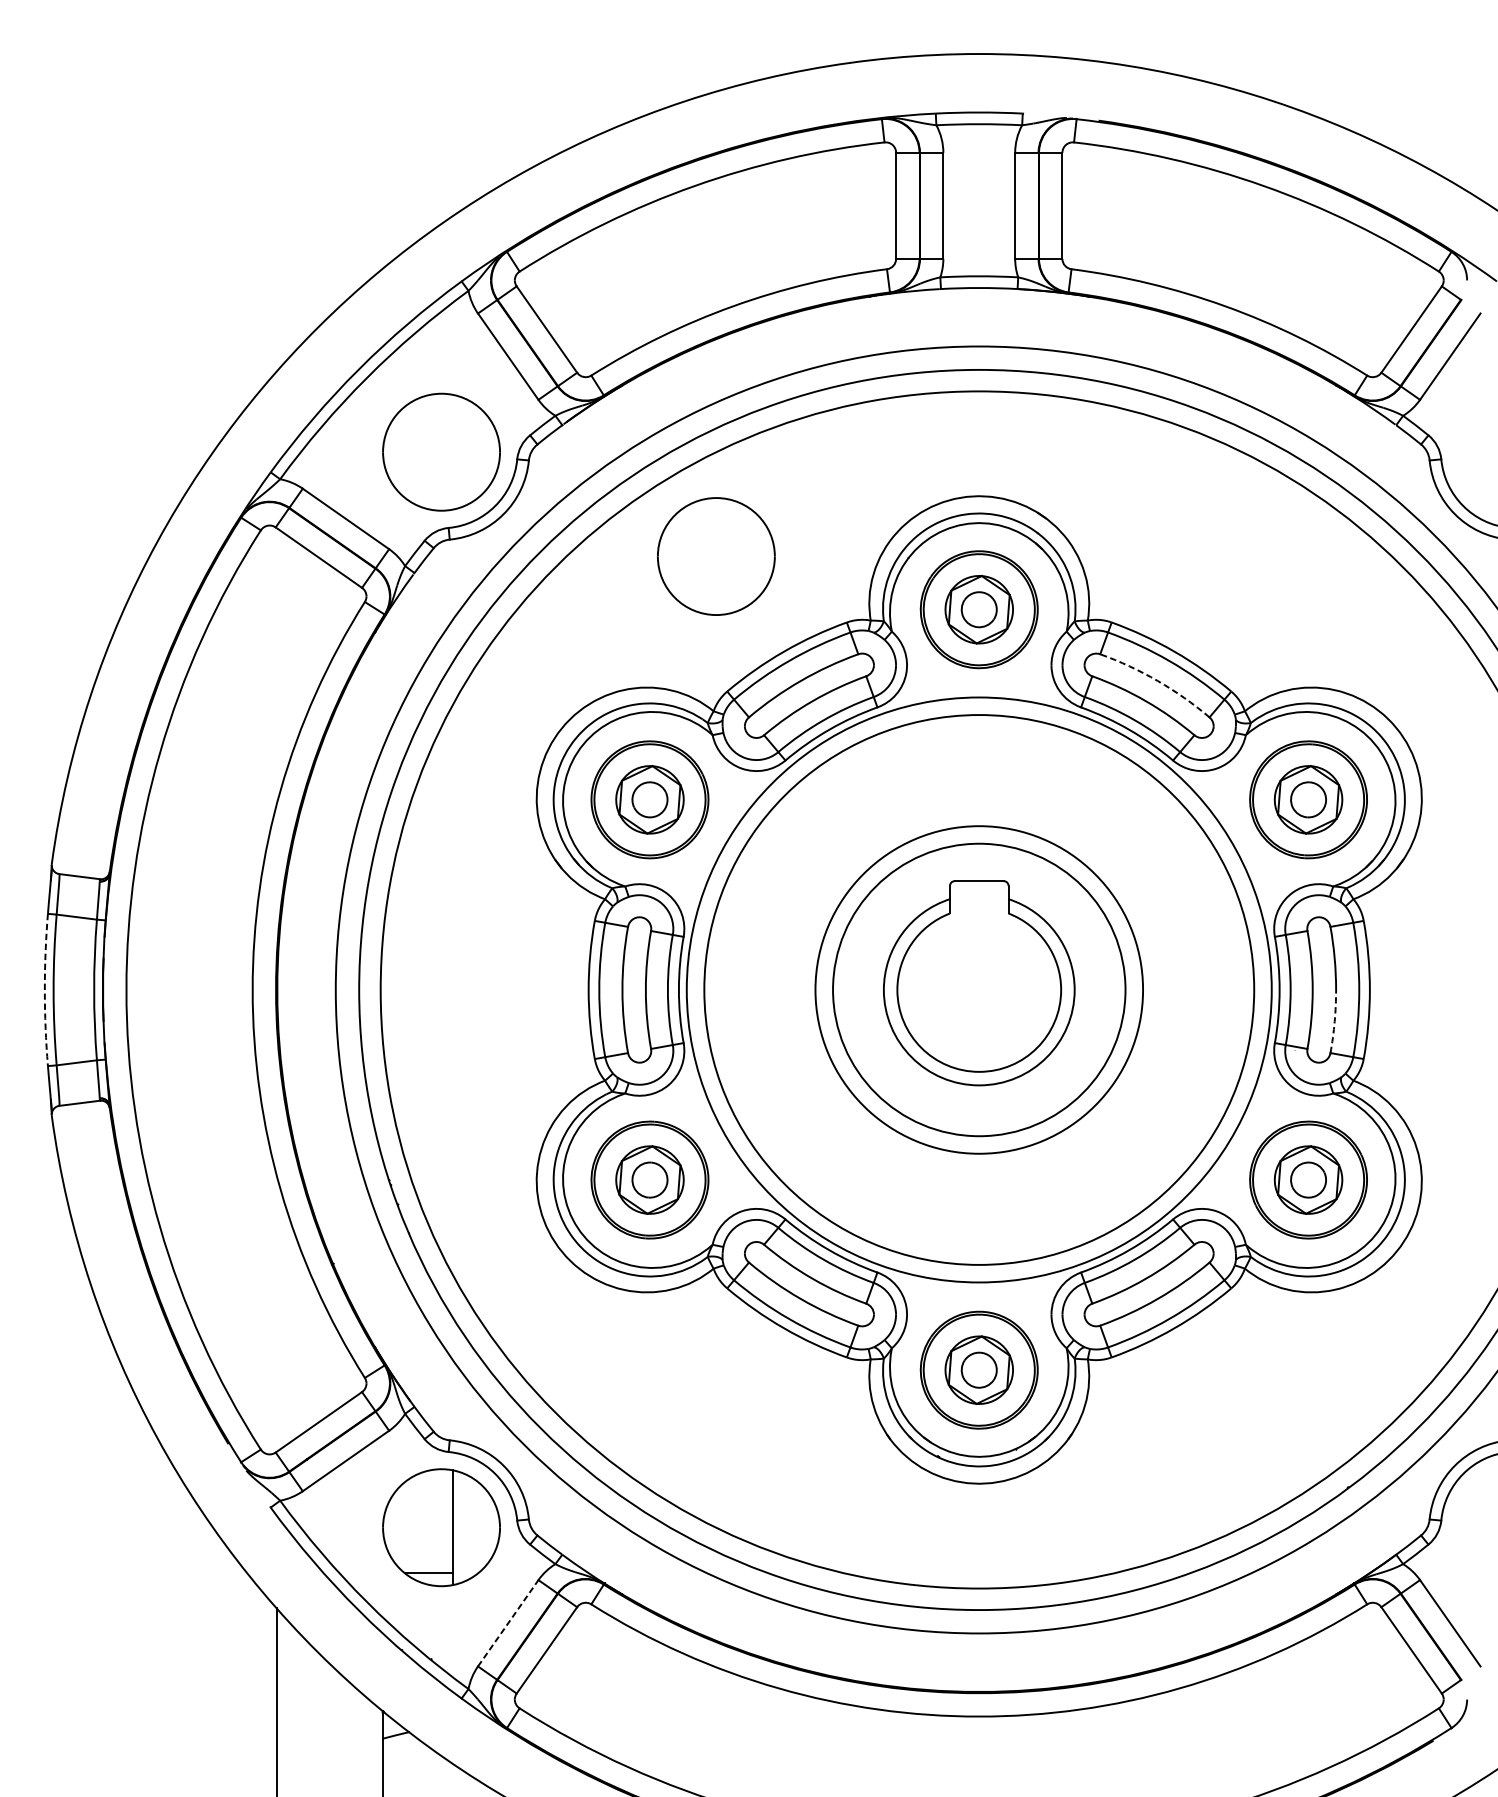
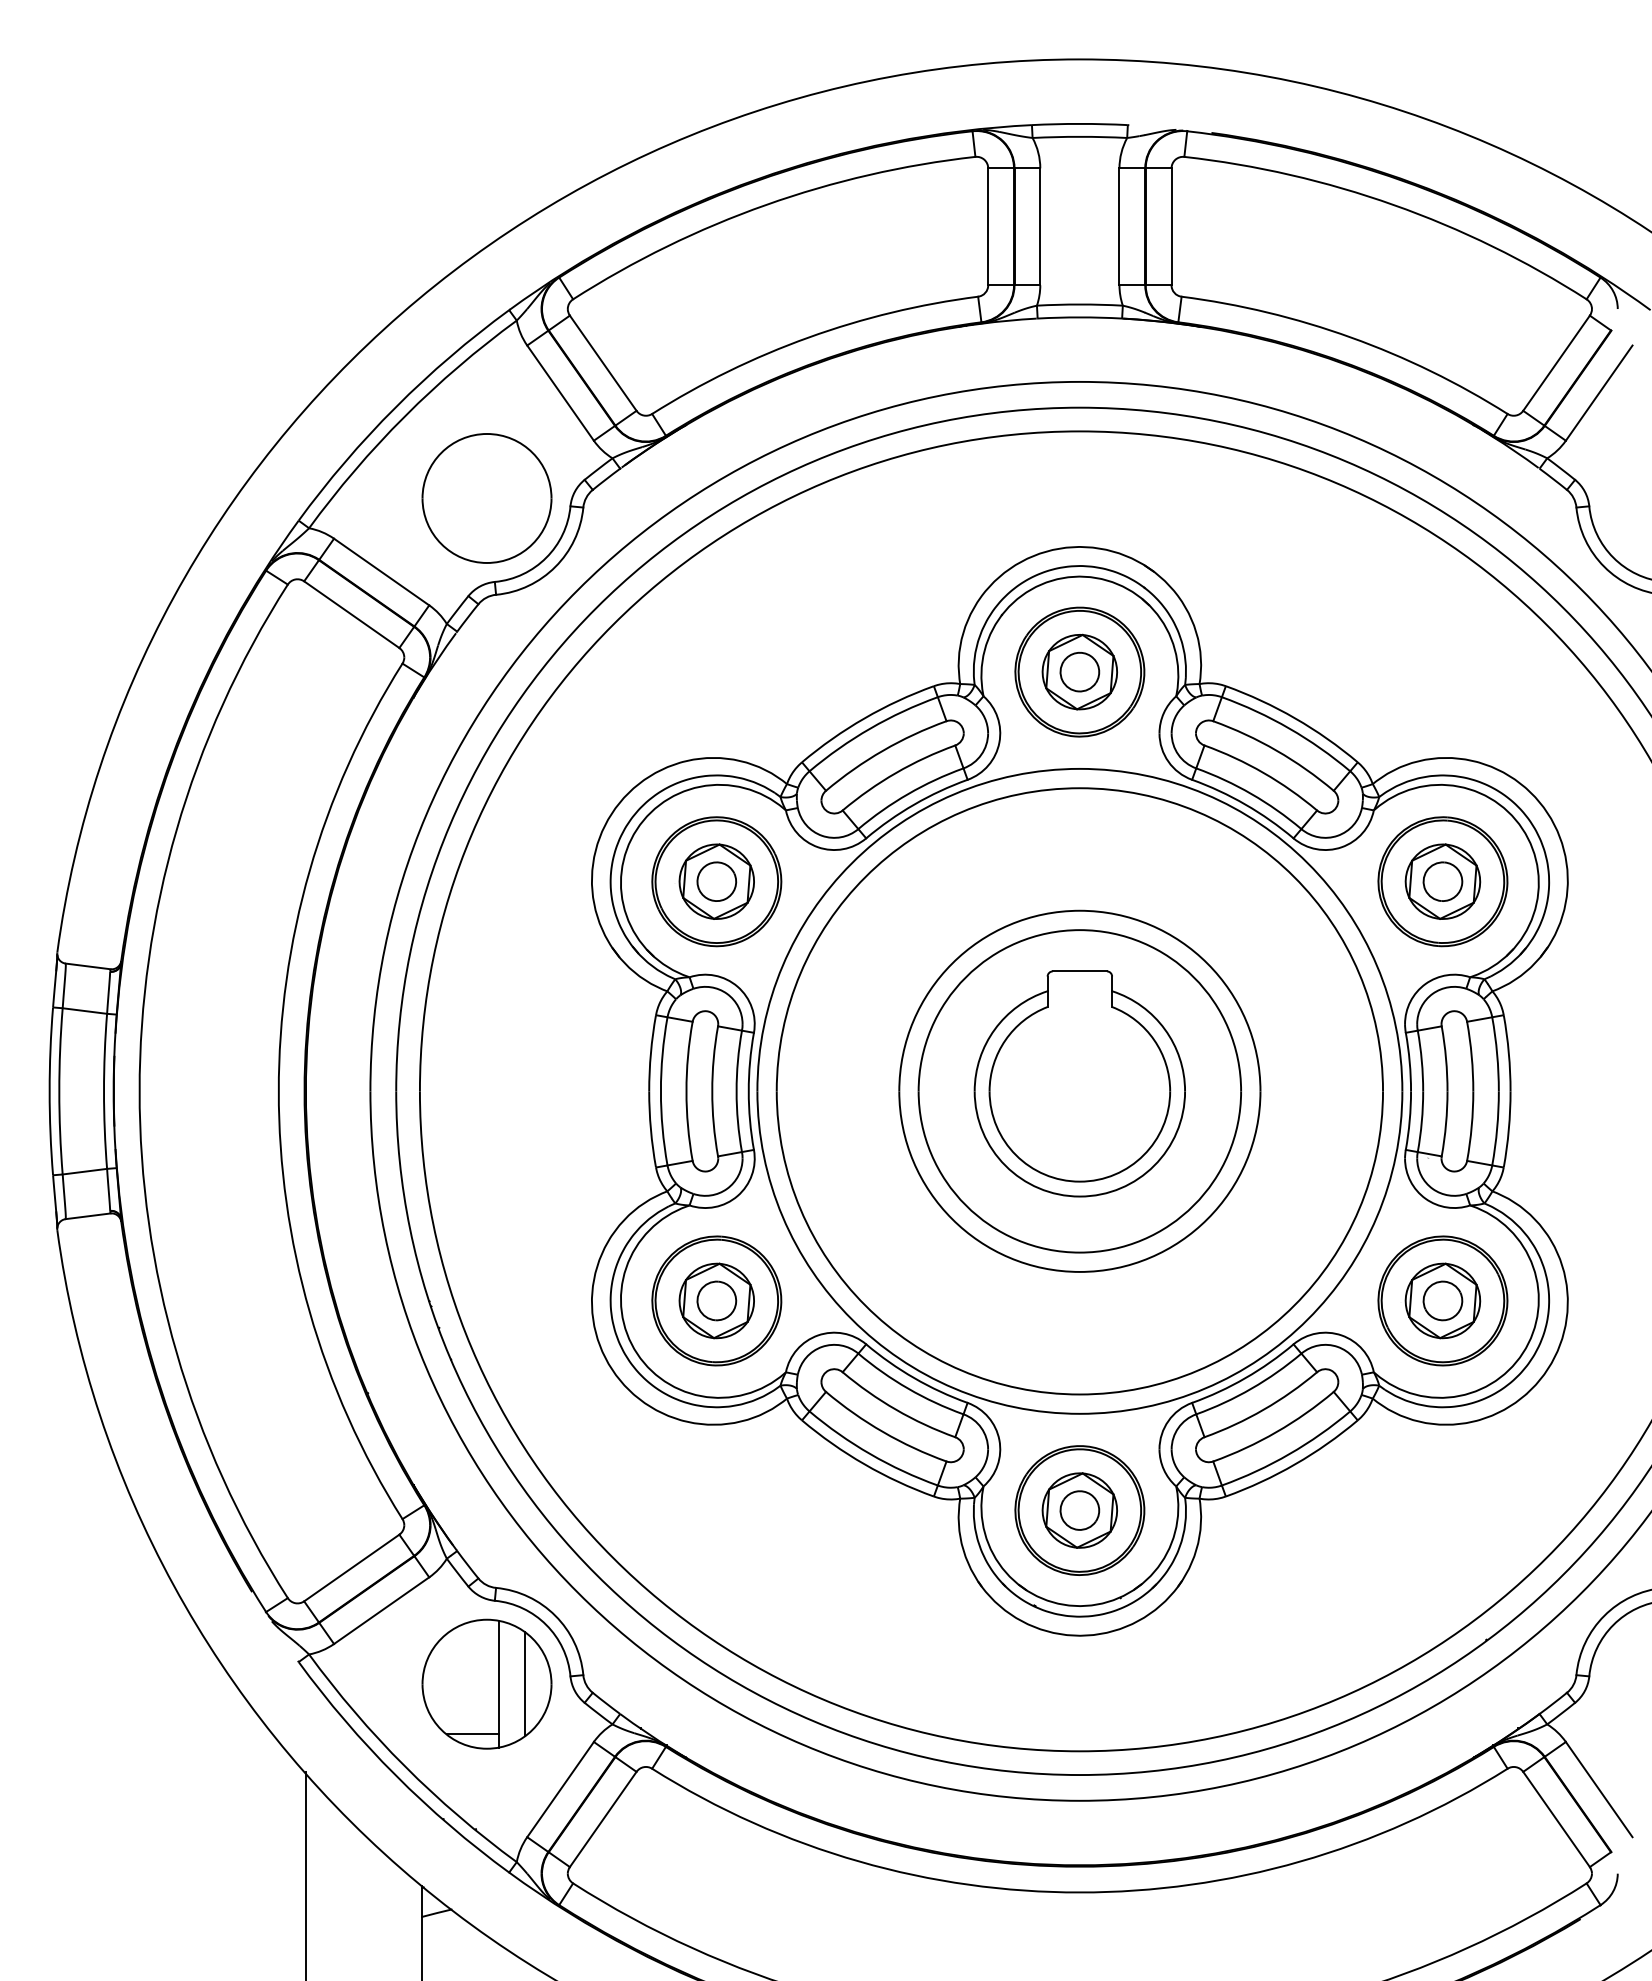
part: (715, 556) -> (789, 613), removed
arc: (1157, 680) -> (1276, 750), dashed -> solid
arc: (44, 990) -> (49, 1091), dashed -> solid
arc: (1334, 1021) -> (1471, 1126), dashed -> solid
line: (476, 1527) -> (525, 1684), added
line: (508, 1623) -> (560, 1789), dashed -> solid

